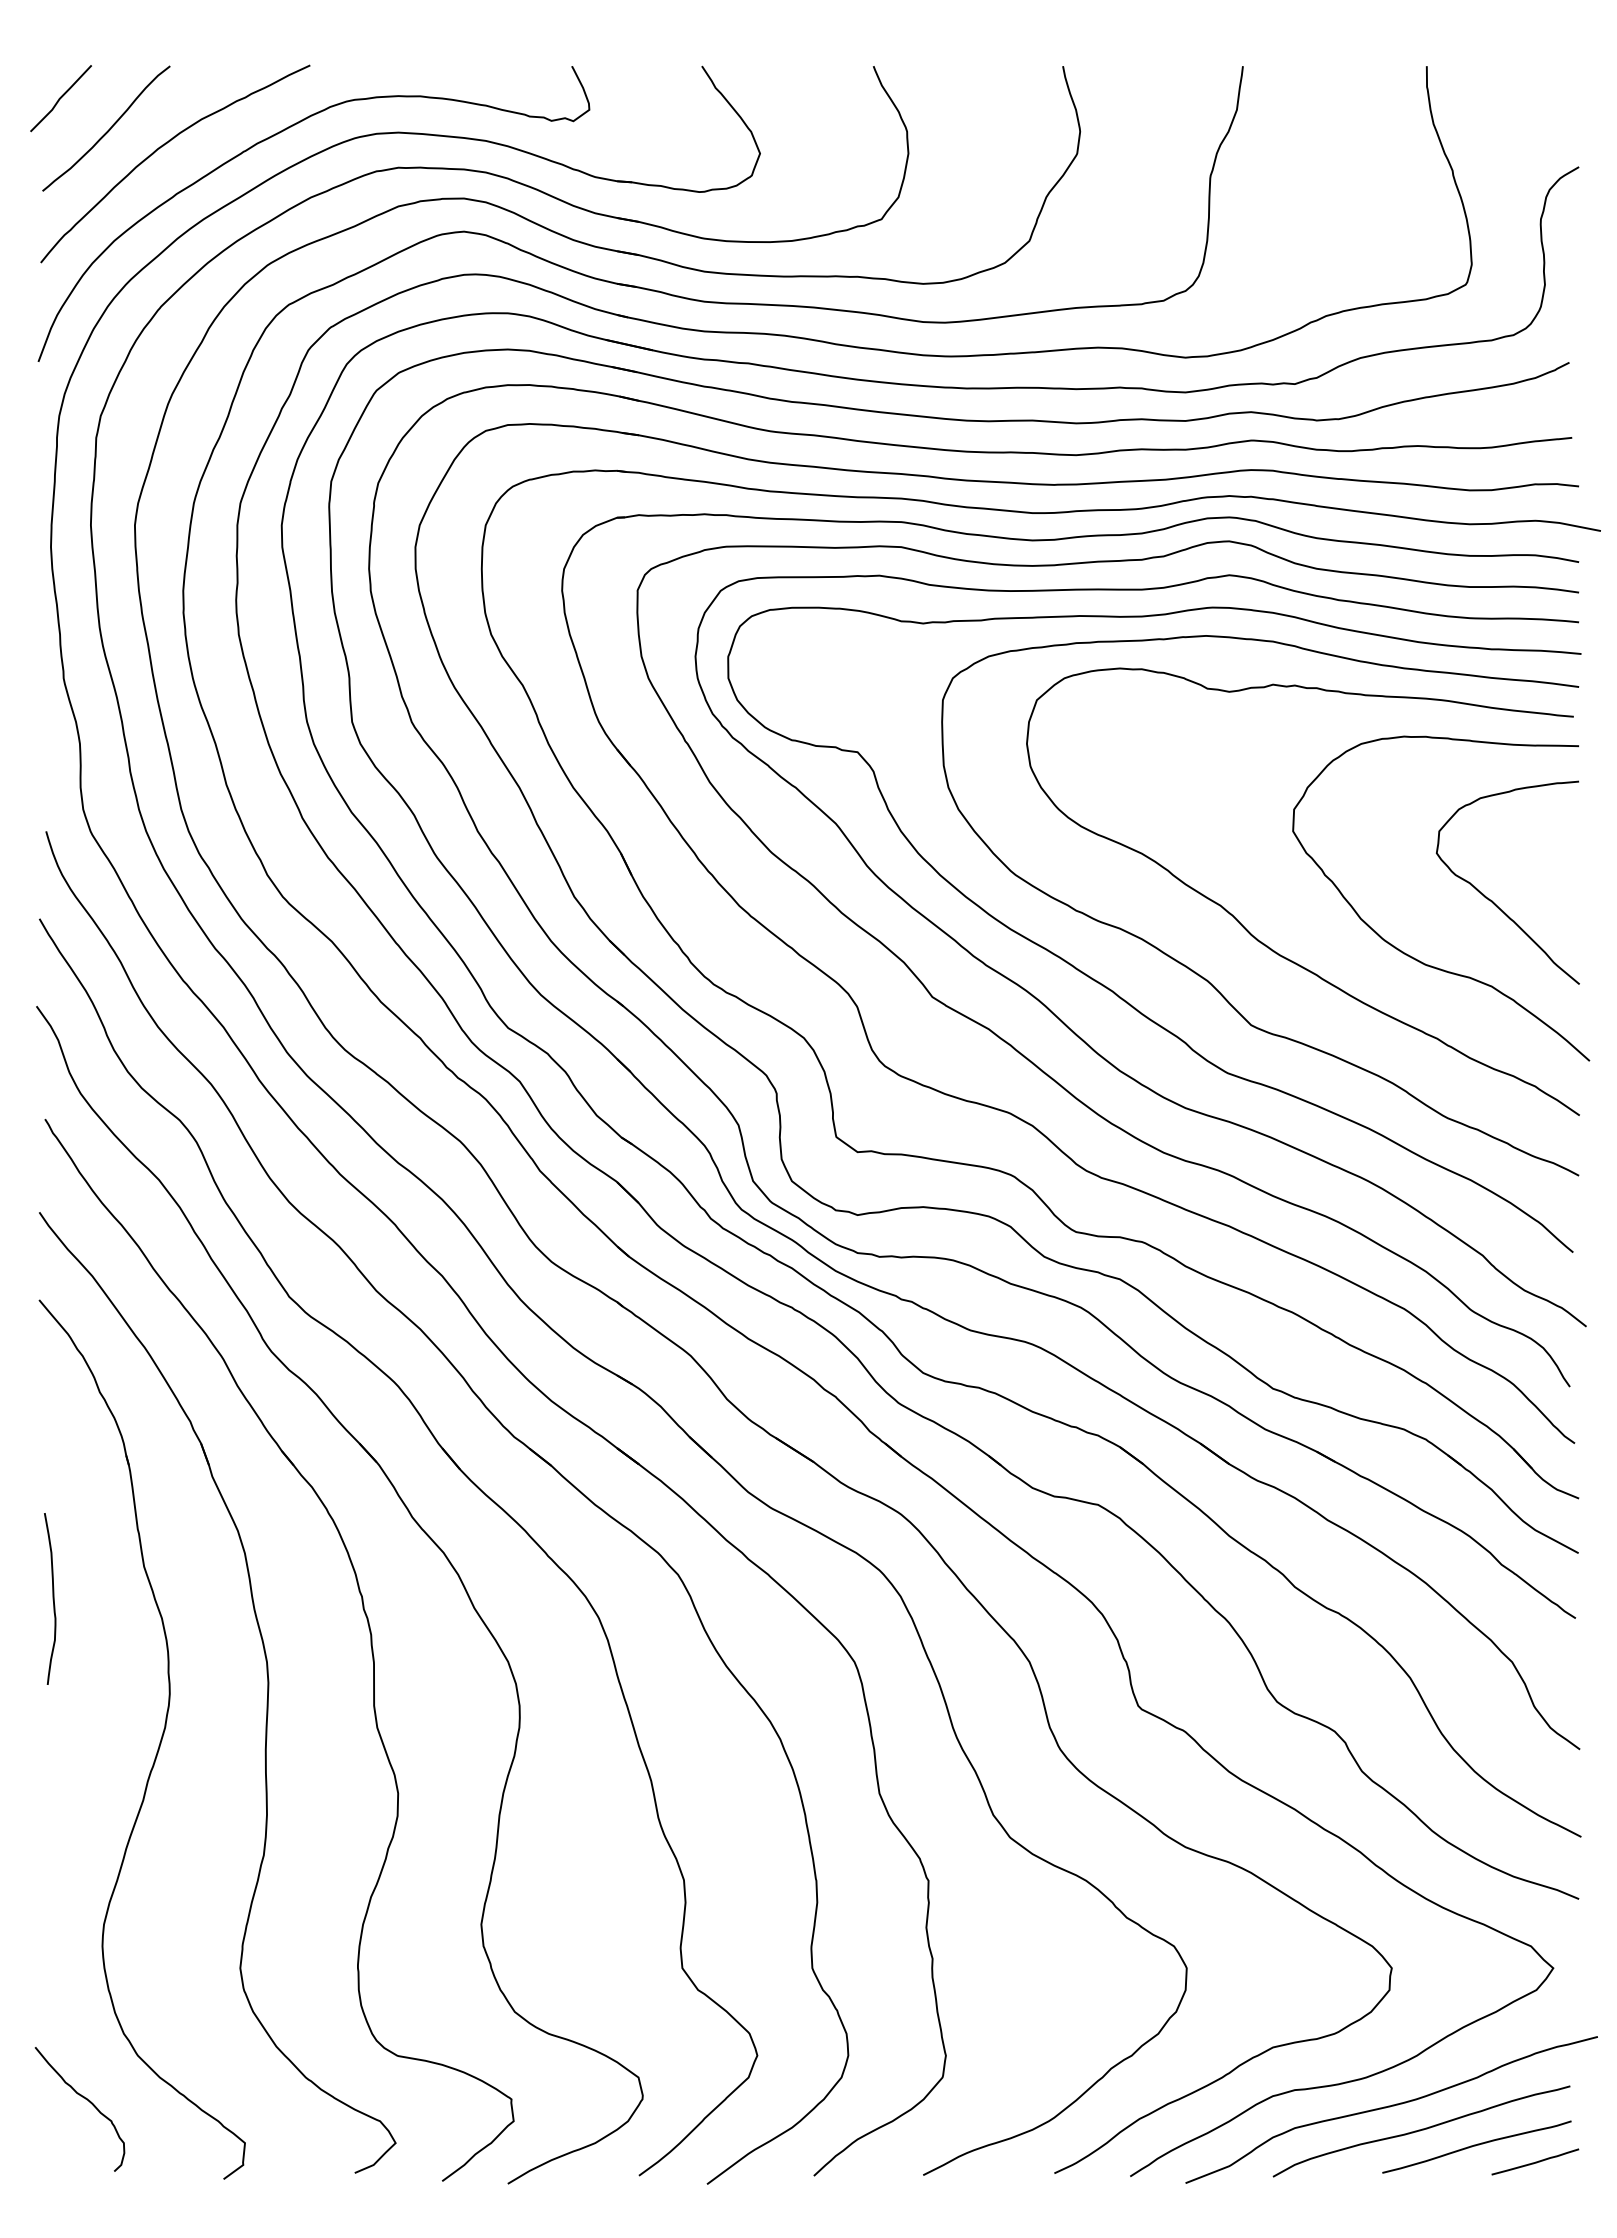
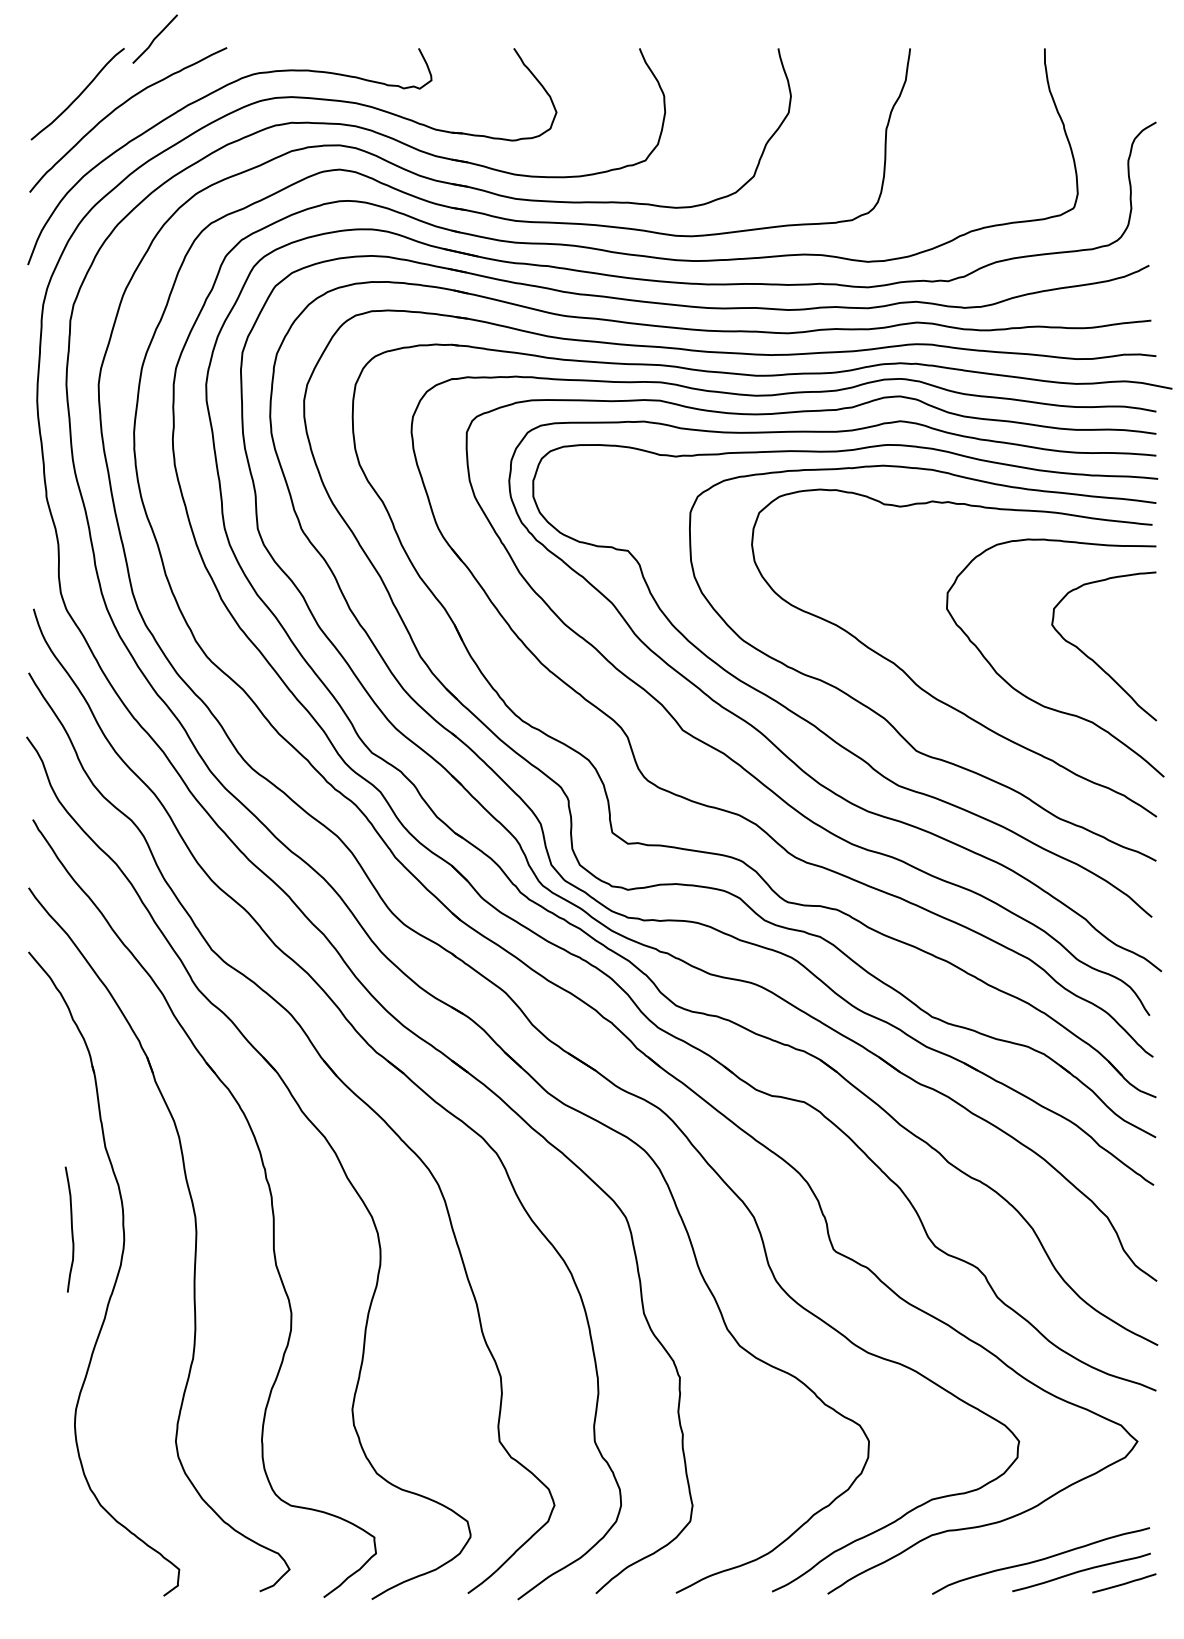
line: (60, 98) -> (154, 39), moved
curve: (52, 1598) -> (71, 1229), moved
curve: (85, 2099) -> (62, 1537), removed
curve: (1390, 2107) -> (1018, 1543), removed

